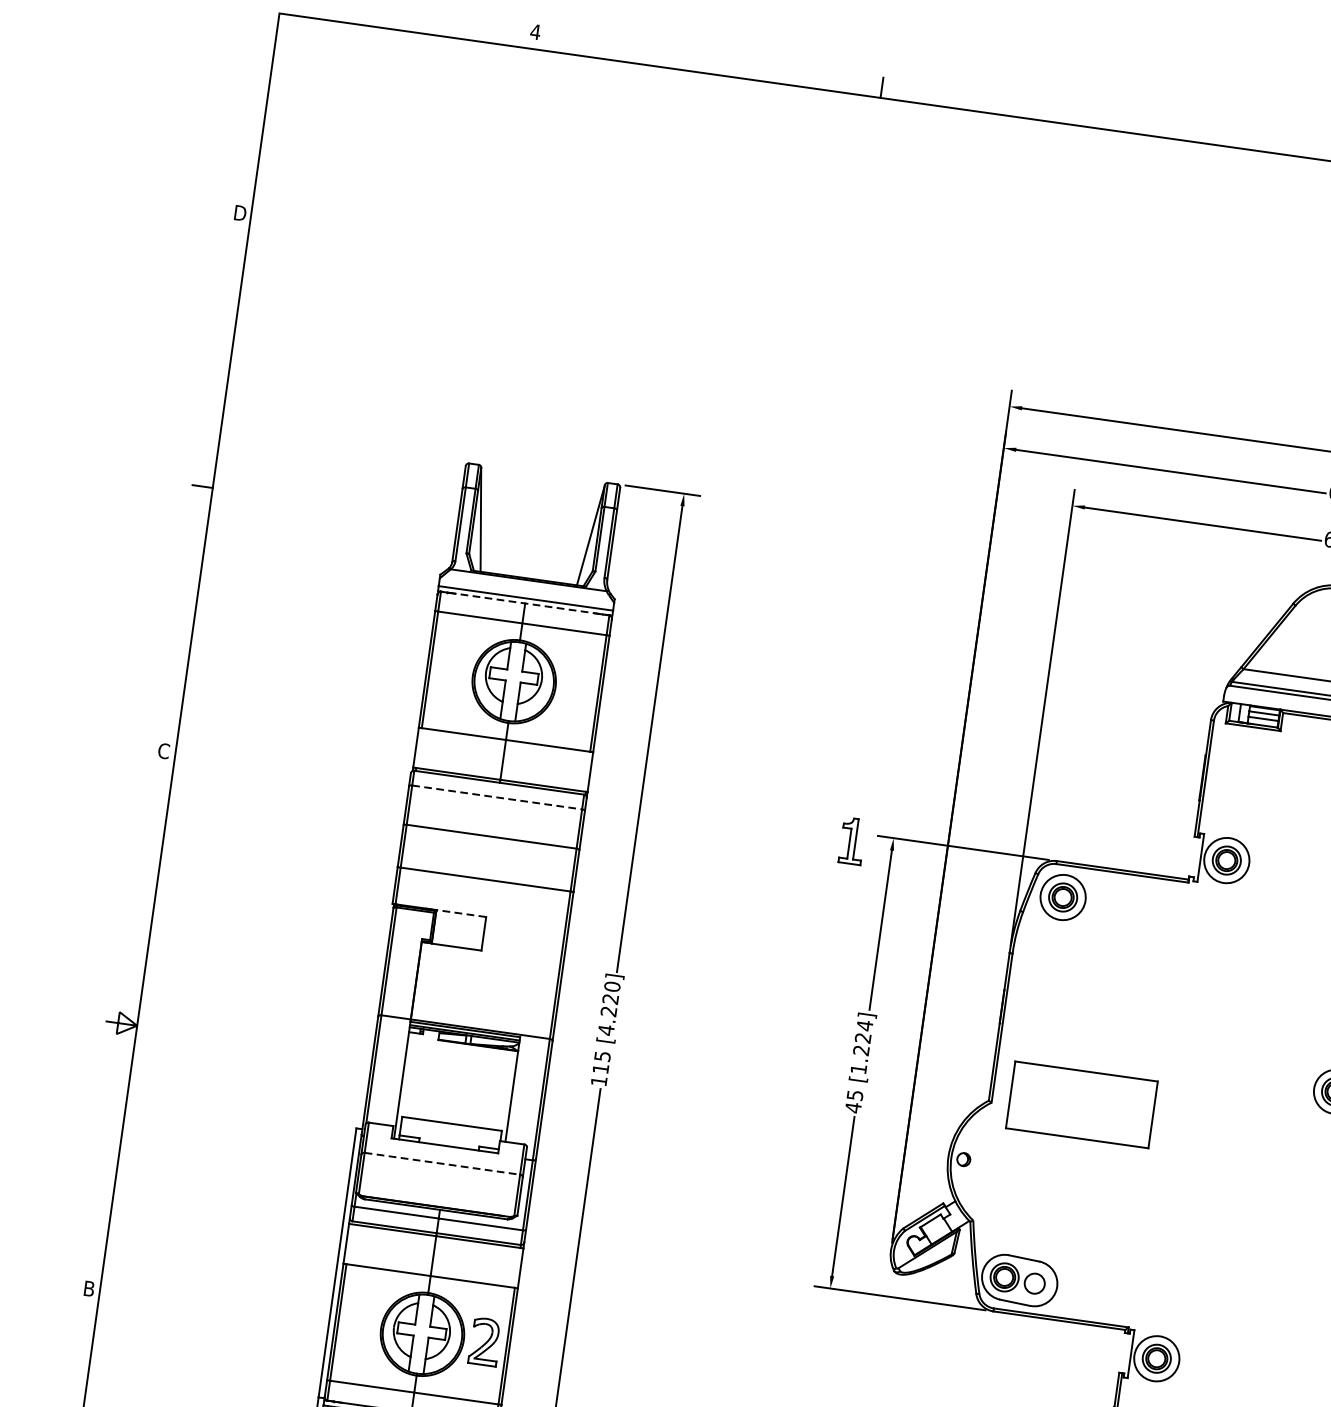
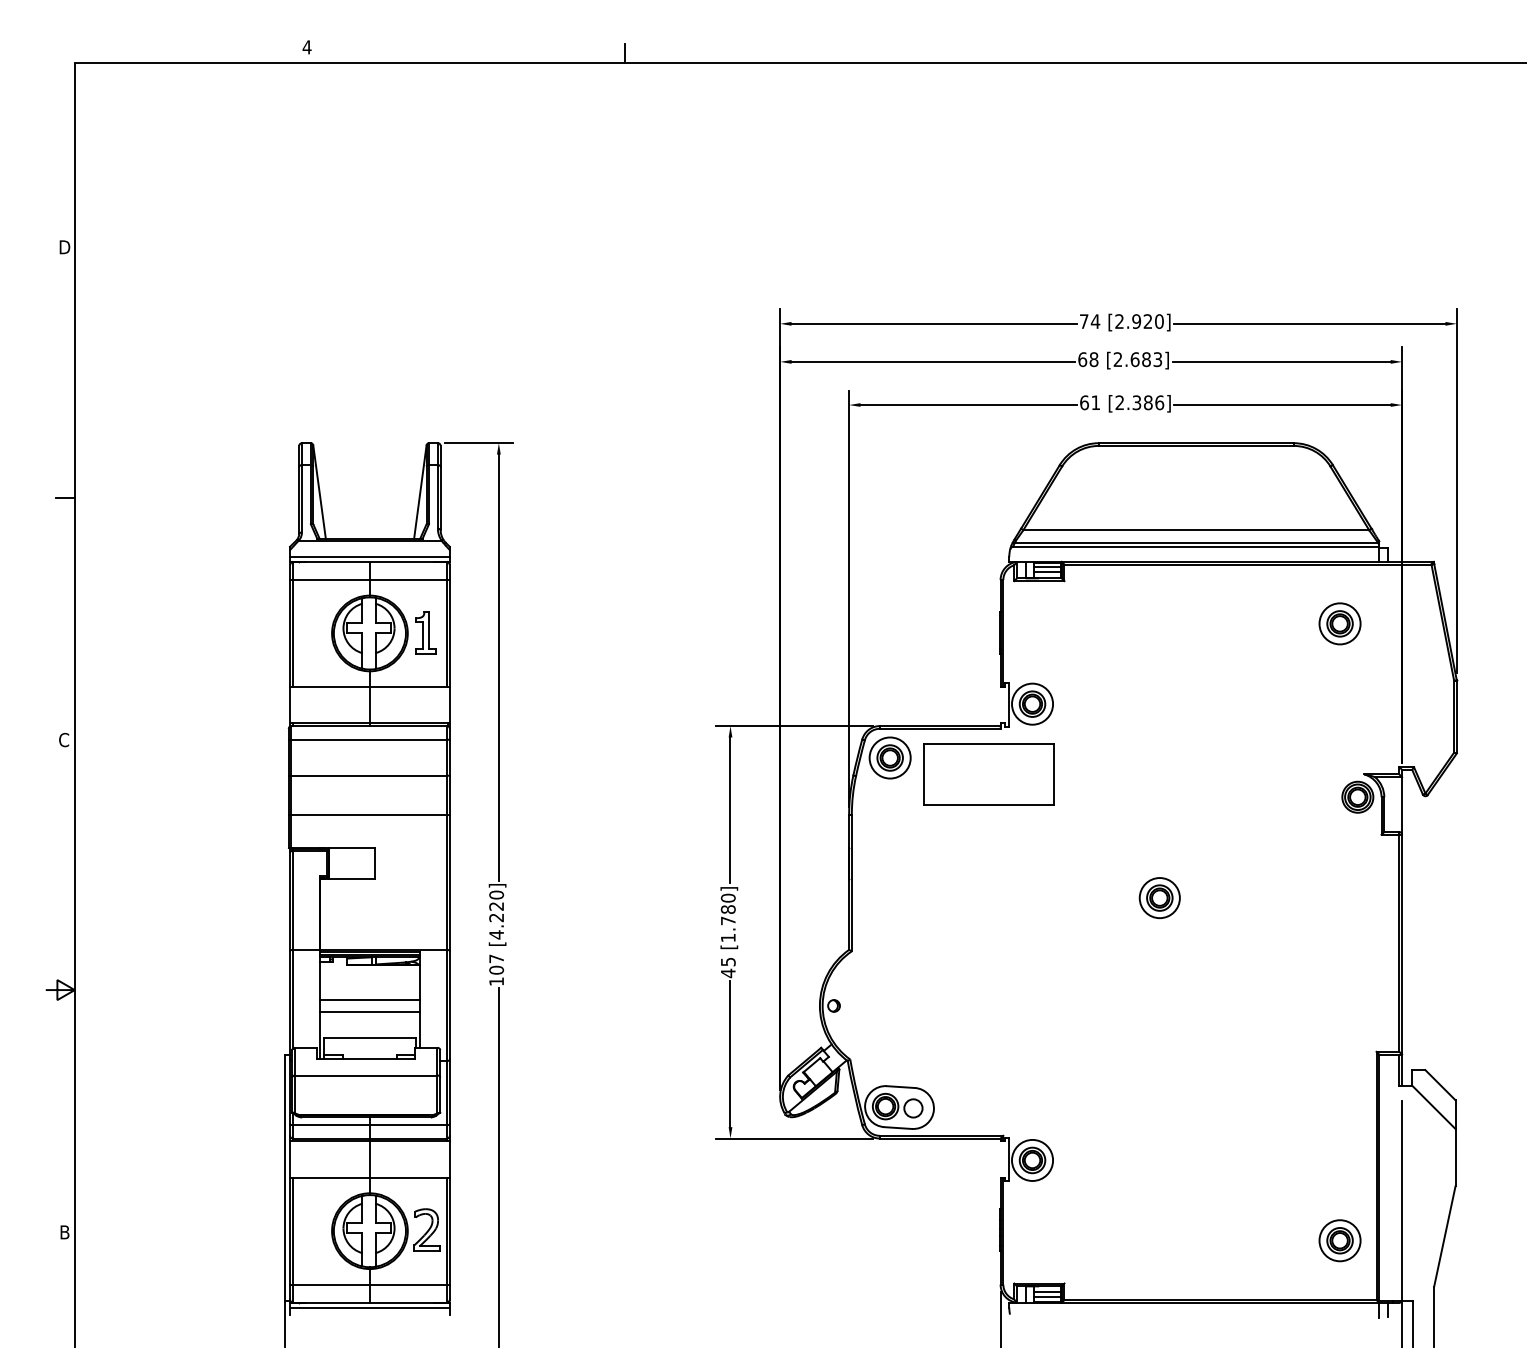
line: (524, 603) -> (369, 561), dashed -> solid
line: (497, 797) -> (369, 739), dashed -> solid
part: (852, 840) -> (425, 632), moved
line: (461, 913) -> (351, 848), dashed -> solid
text: (862, 1037) -> (727, 909), [1.224] -> [1.780]
text: (601, 1062) -> (496, 964), 115 -> 107
line: (457, 1082) -> (369, 1000), added
line: (455, 1094) -> (369, 1011), added
part: (1081, 1104) -> (988, 774), moved
line: (442, 1163) -> (366, 1075), dashed -> solid

